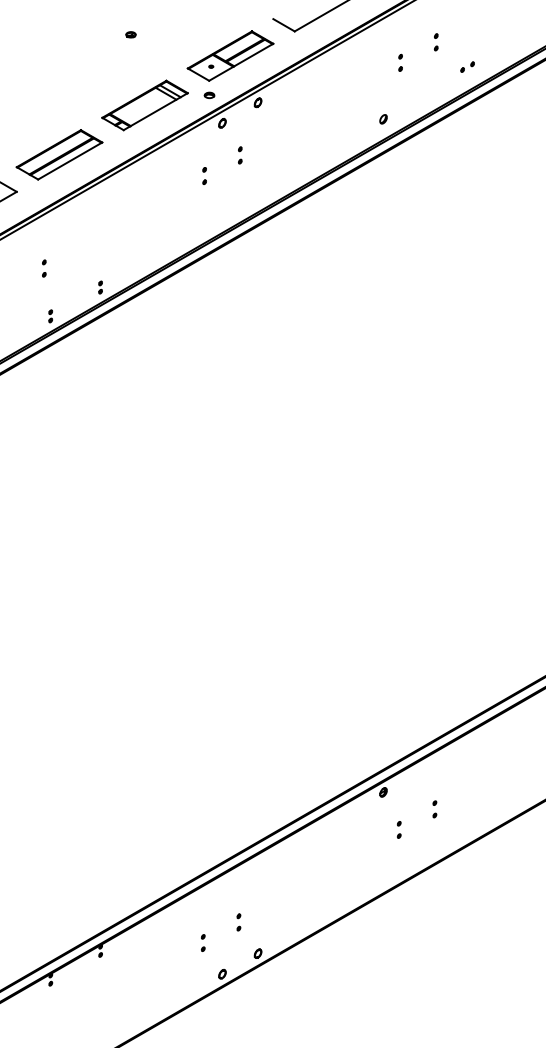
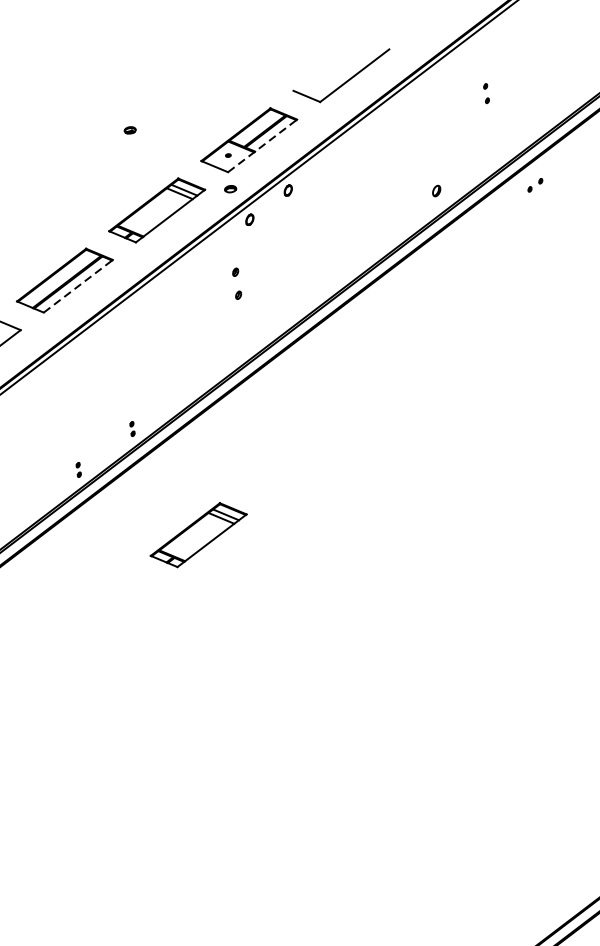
line: (241, 62) -> (262, 146), solid -> dashed
part: (400, 62) -> (447, 122), removed
part: (467, 66) -> (535, 184), moved
part: (240, 155) -> (275, 254), removed
line: (70, 160) -> (78, 285), solid -> dashed
part: (204, 175) -> (236, 283), size x1.6
part: (44, 268) -> (64, 415), removed
part: (144, 384) -> (198, 535), added

